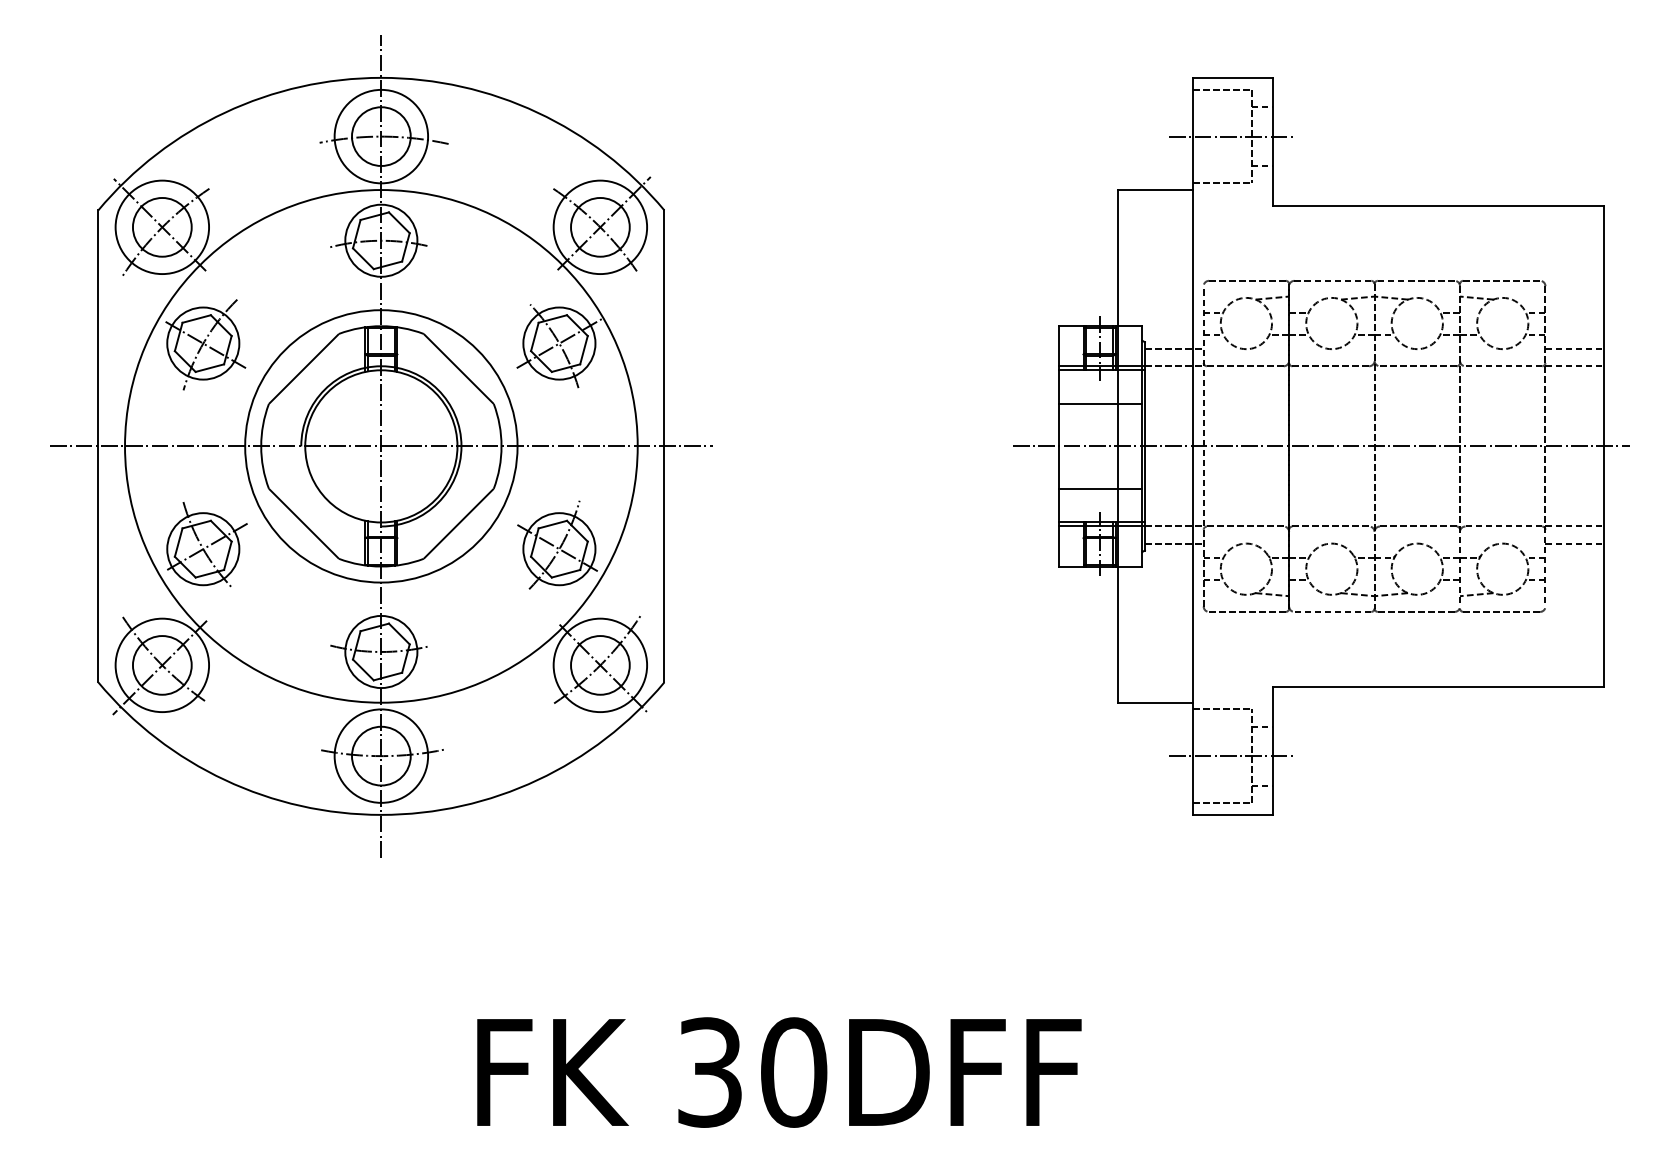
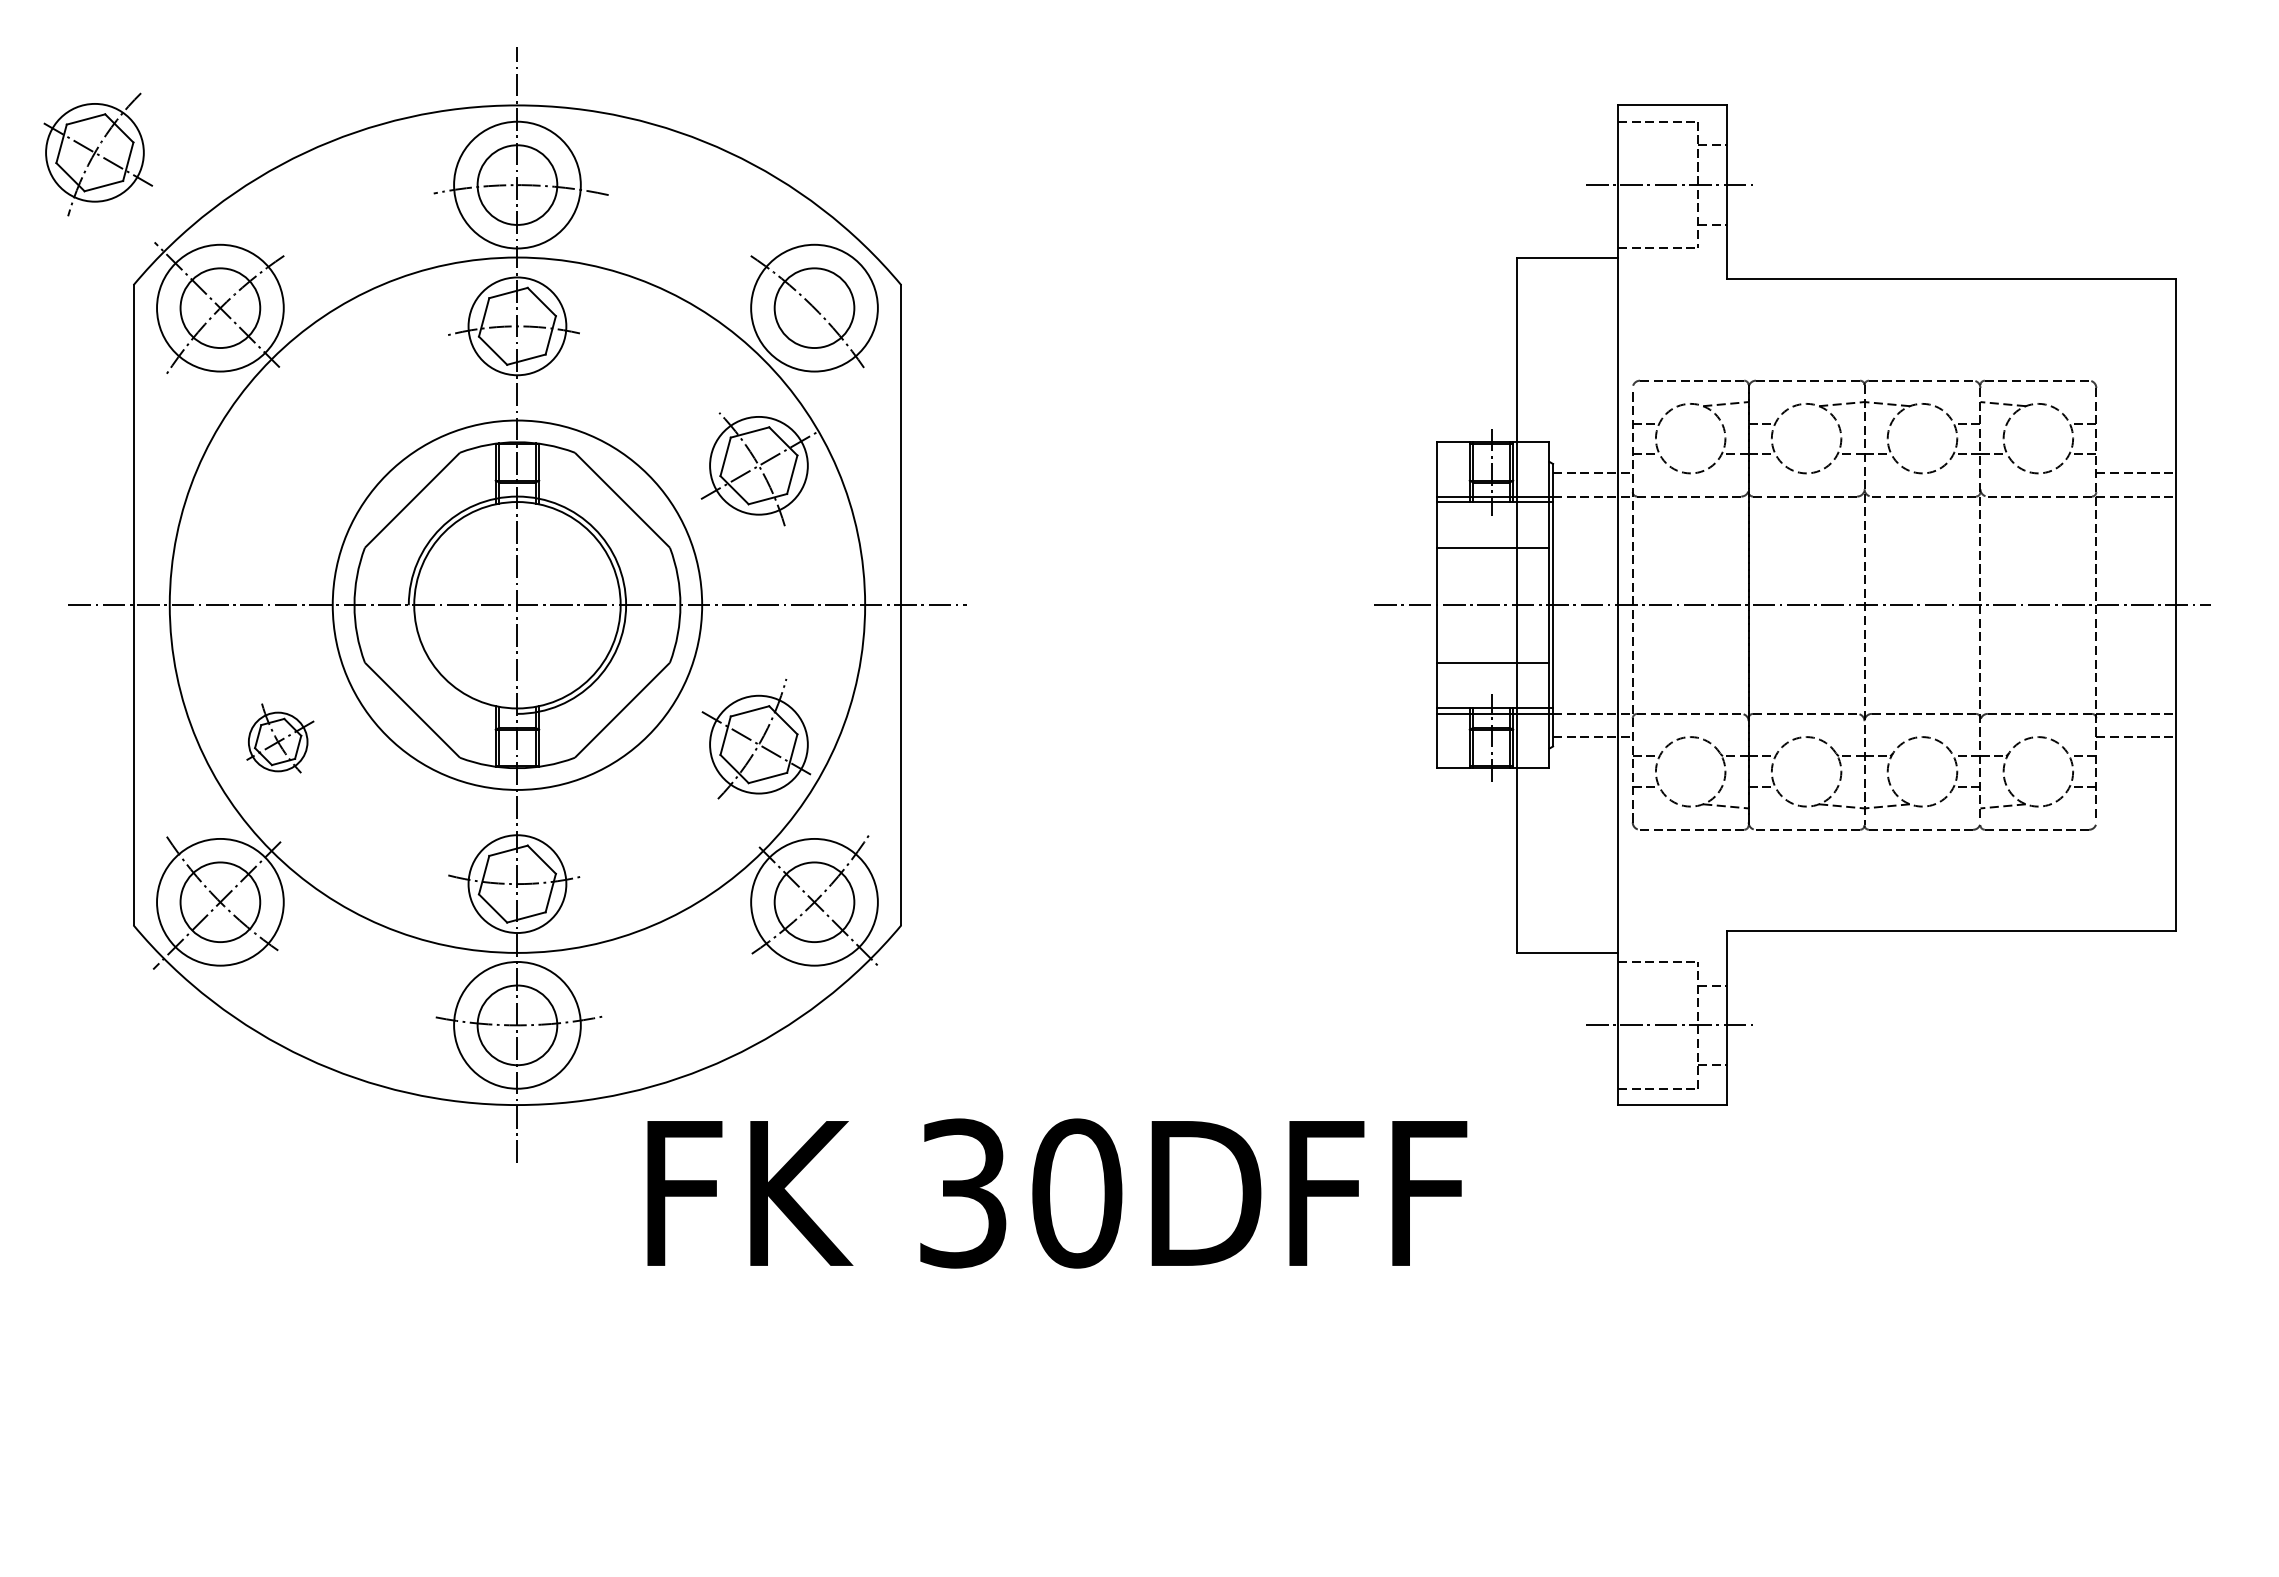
line: (604, 223) -> (819, 302), removed
part: (205, 344) -> (98, 154), moved
part: (207, 543) -> (281, 737), size x0.6
text: (779, 1072) -> (1057, 1193), moved

